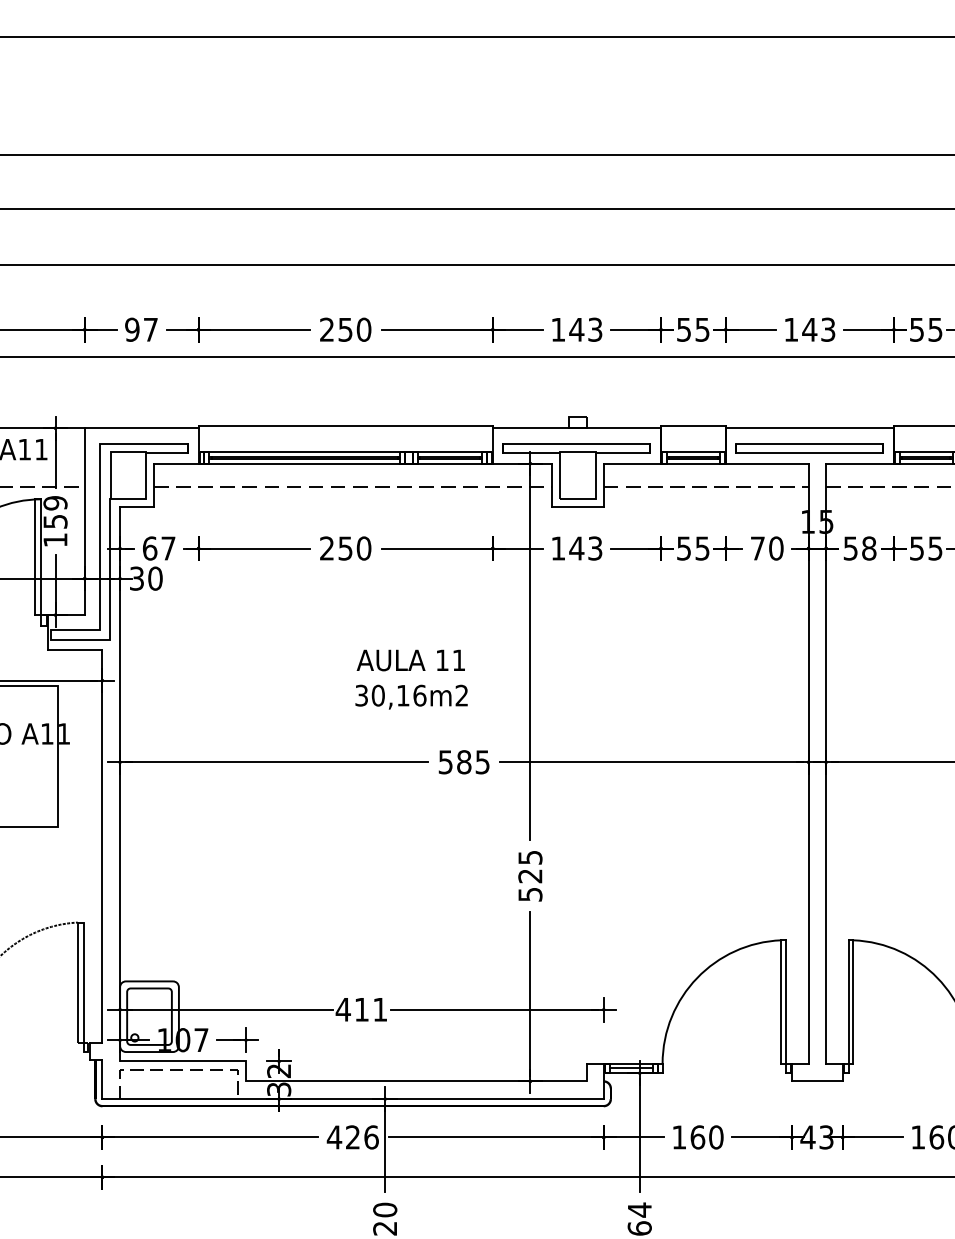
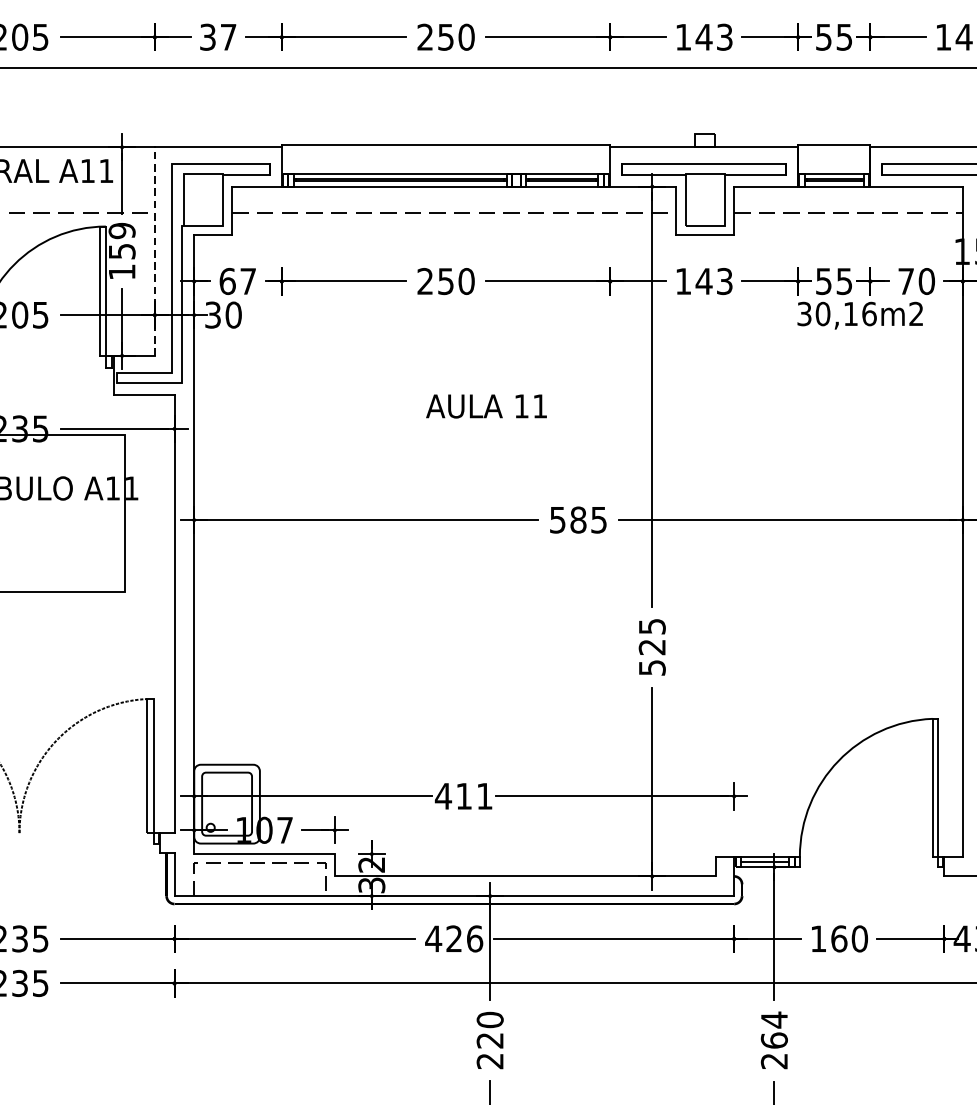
text: (132, 329) -> (208, 36), 97 -> 37
line: (84, 521) -> (154, 251), solid -> dashed
text: (410, 660) -> (486, 406), moved
text: (411, 696) -> (860, 314), moved

